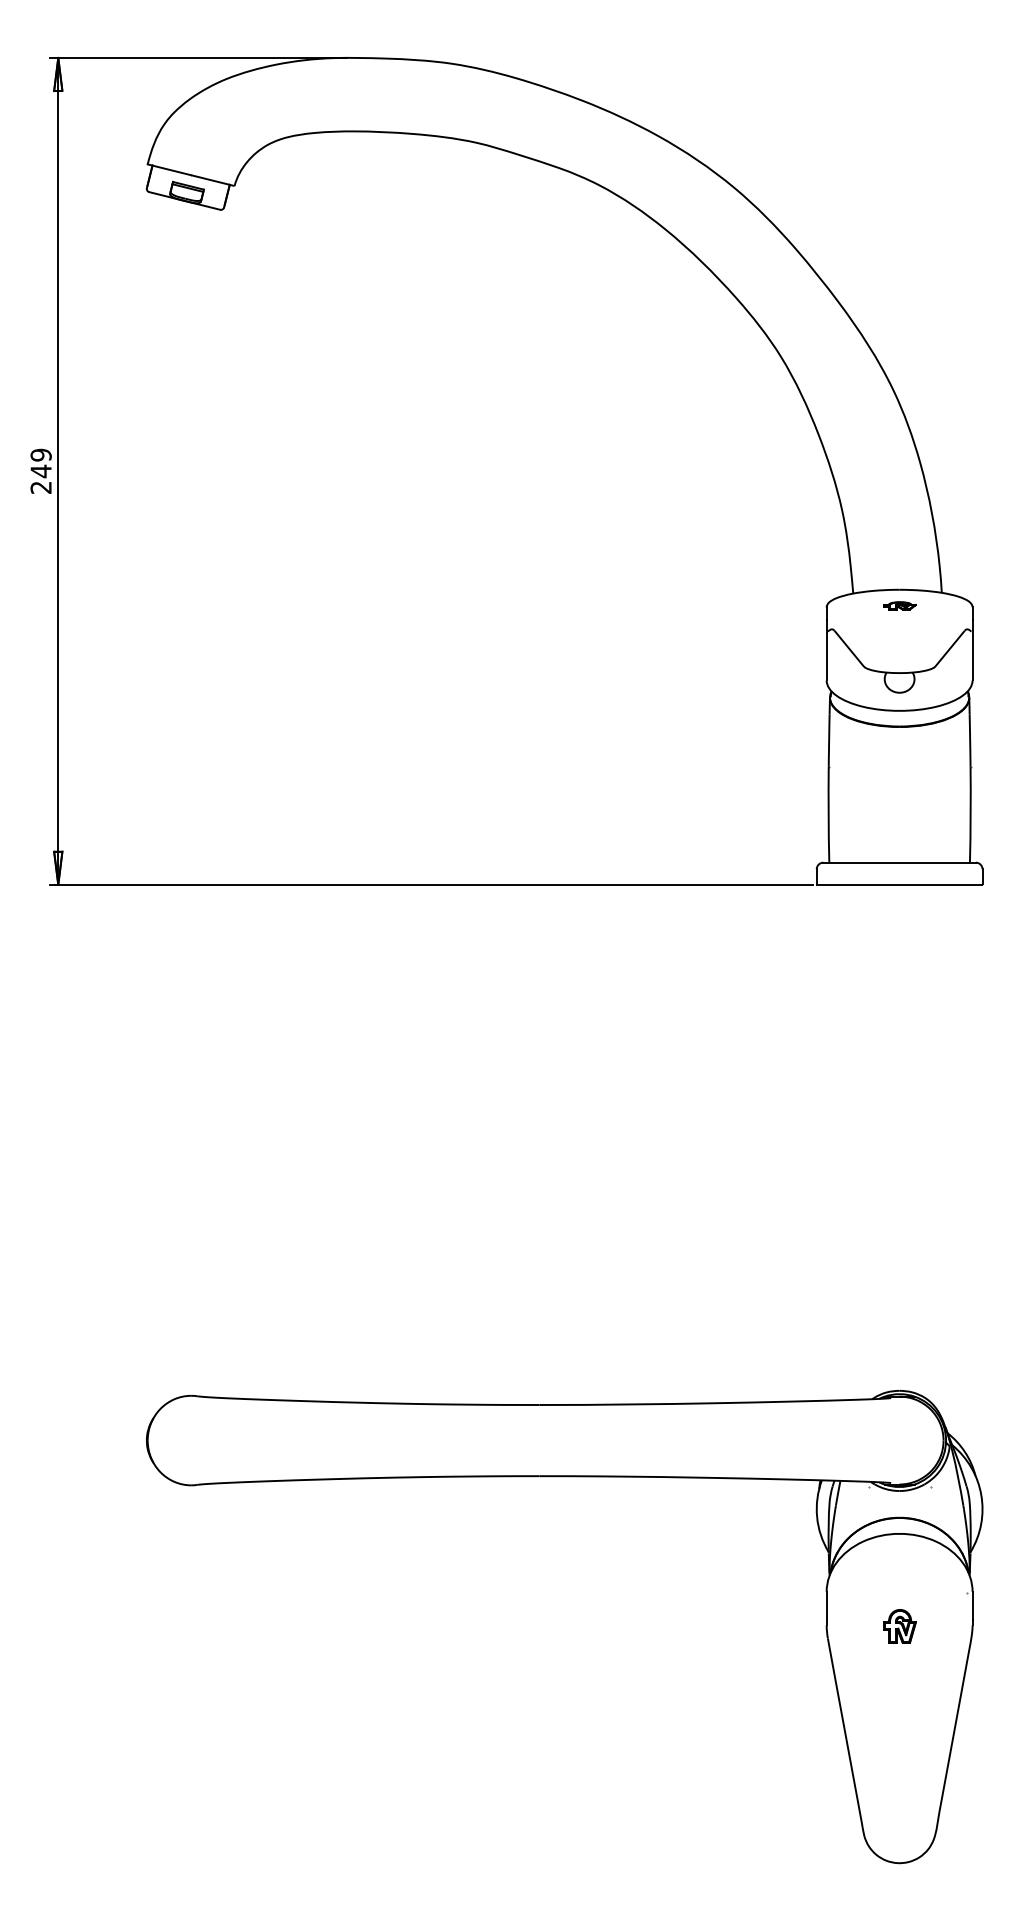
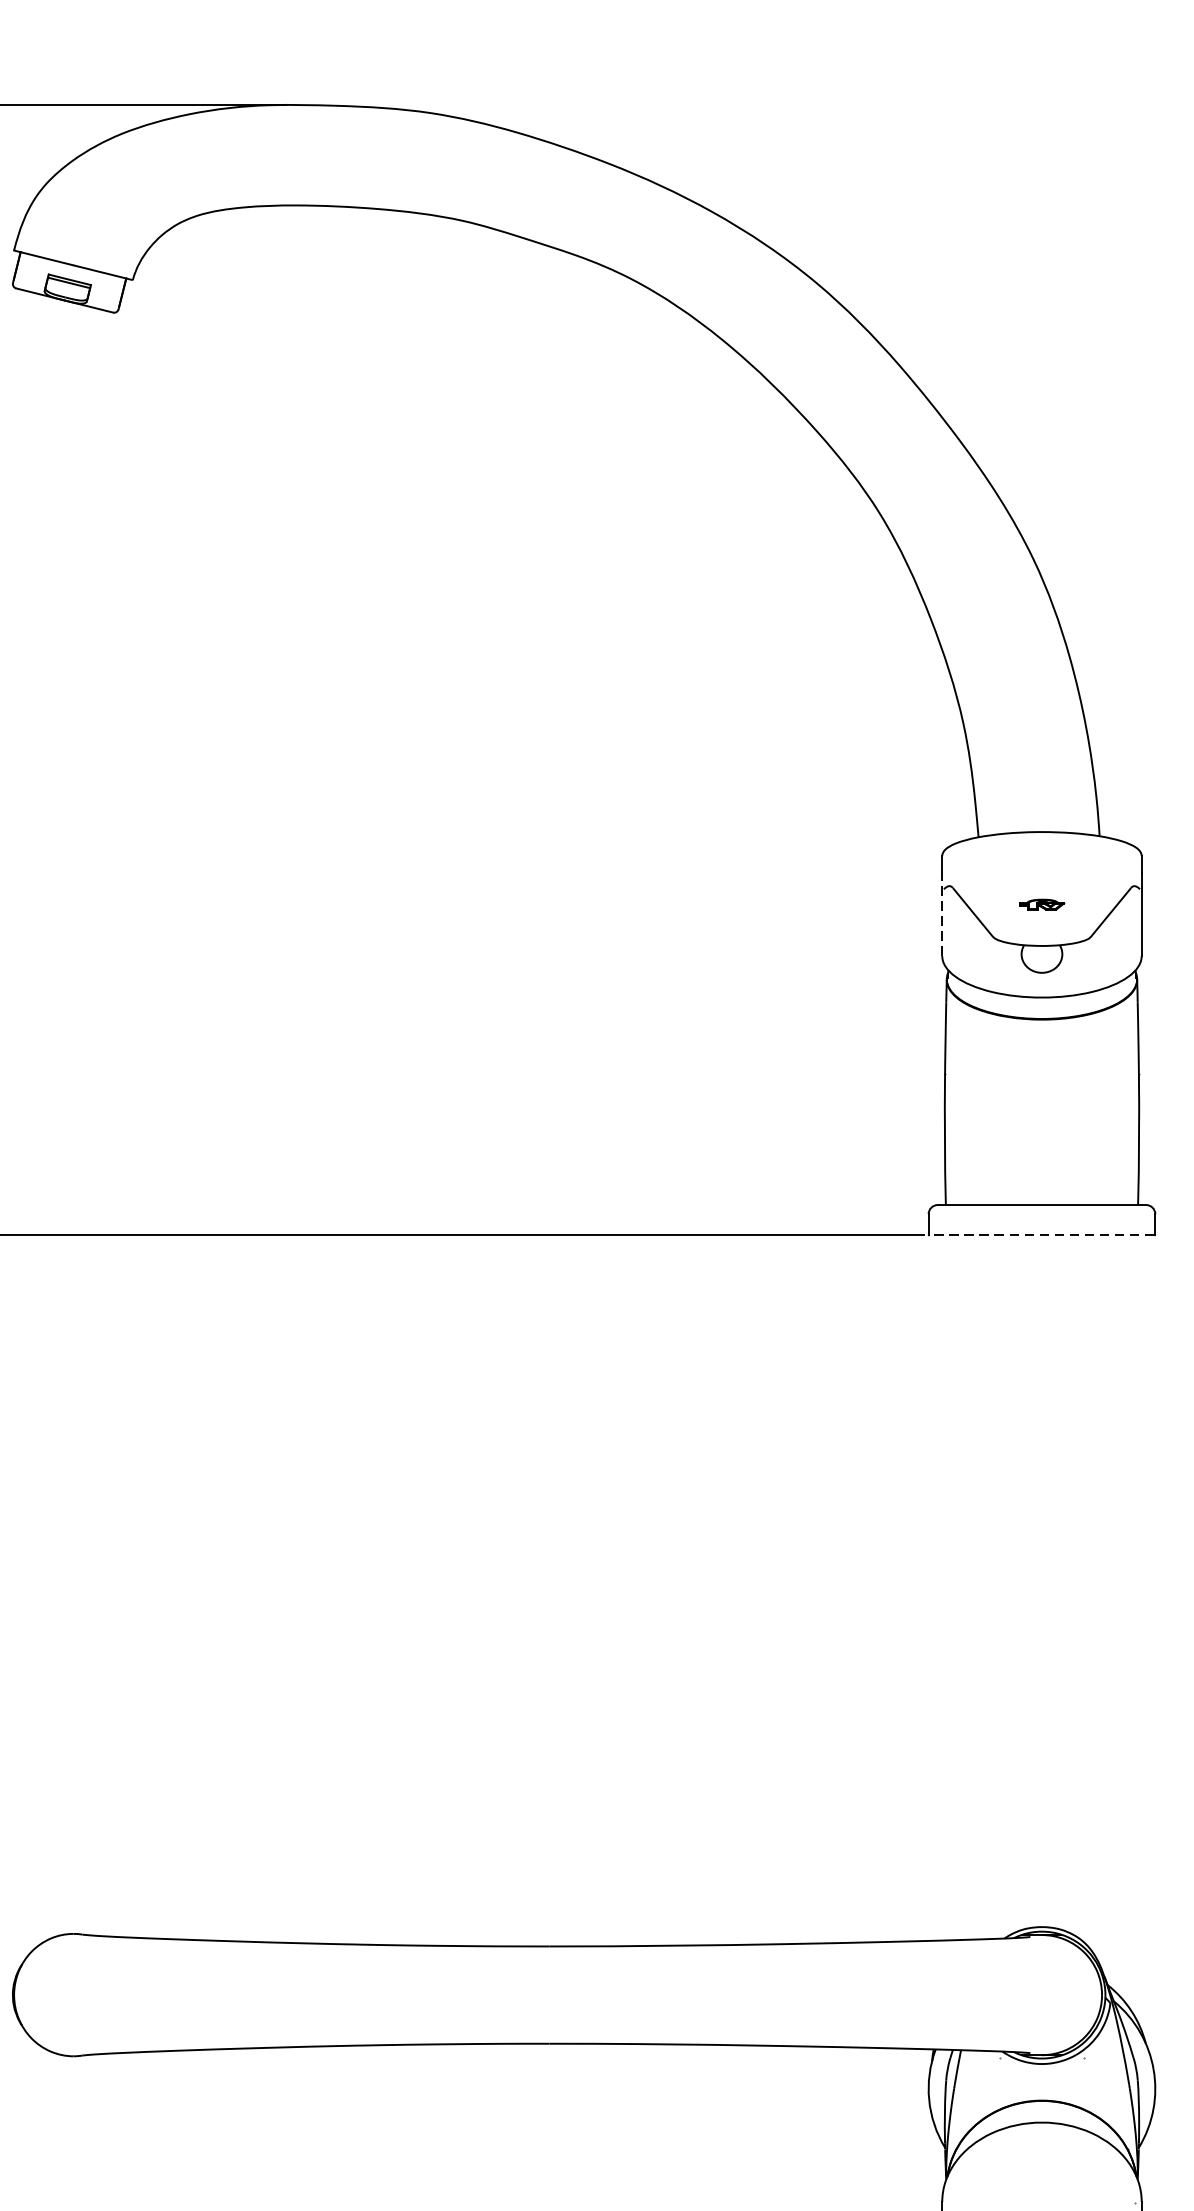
part: (899, 605) -> (1041, 904), moved
line: (826, 649) -> (942, 913), solid -> dashed
line: (899, 884) -> (1041, 1234), solid -> dashed

